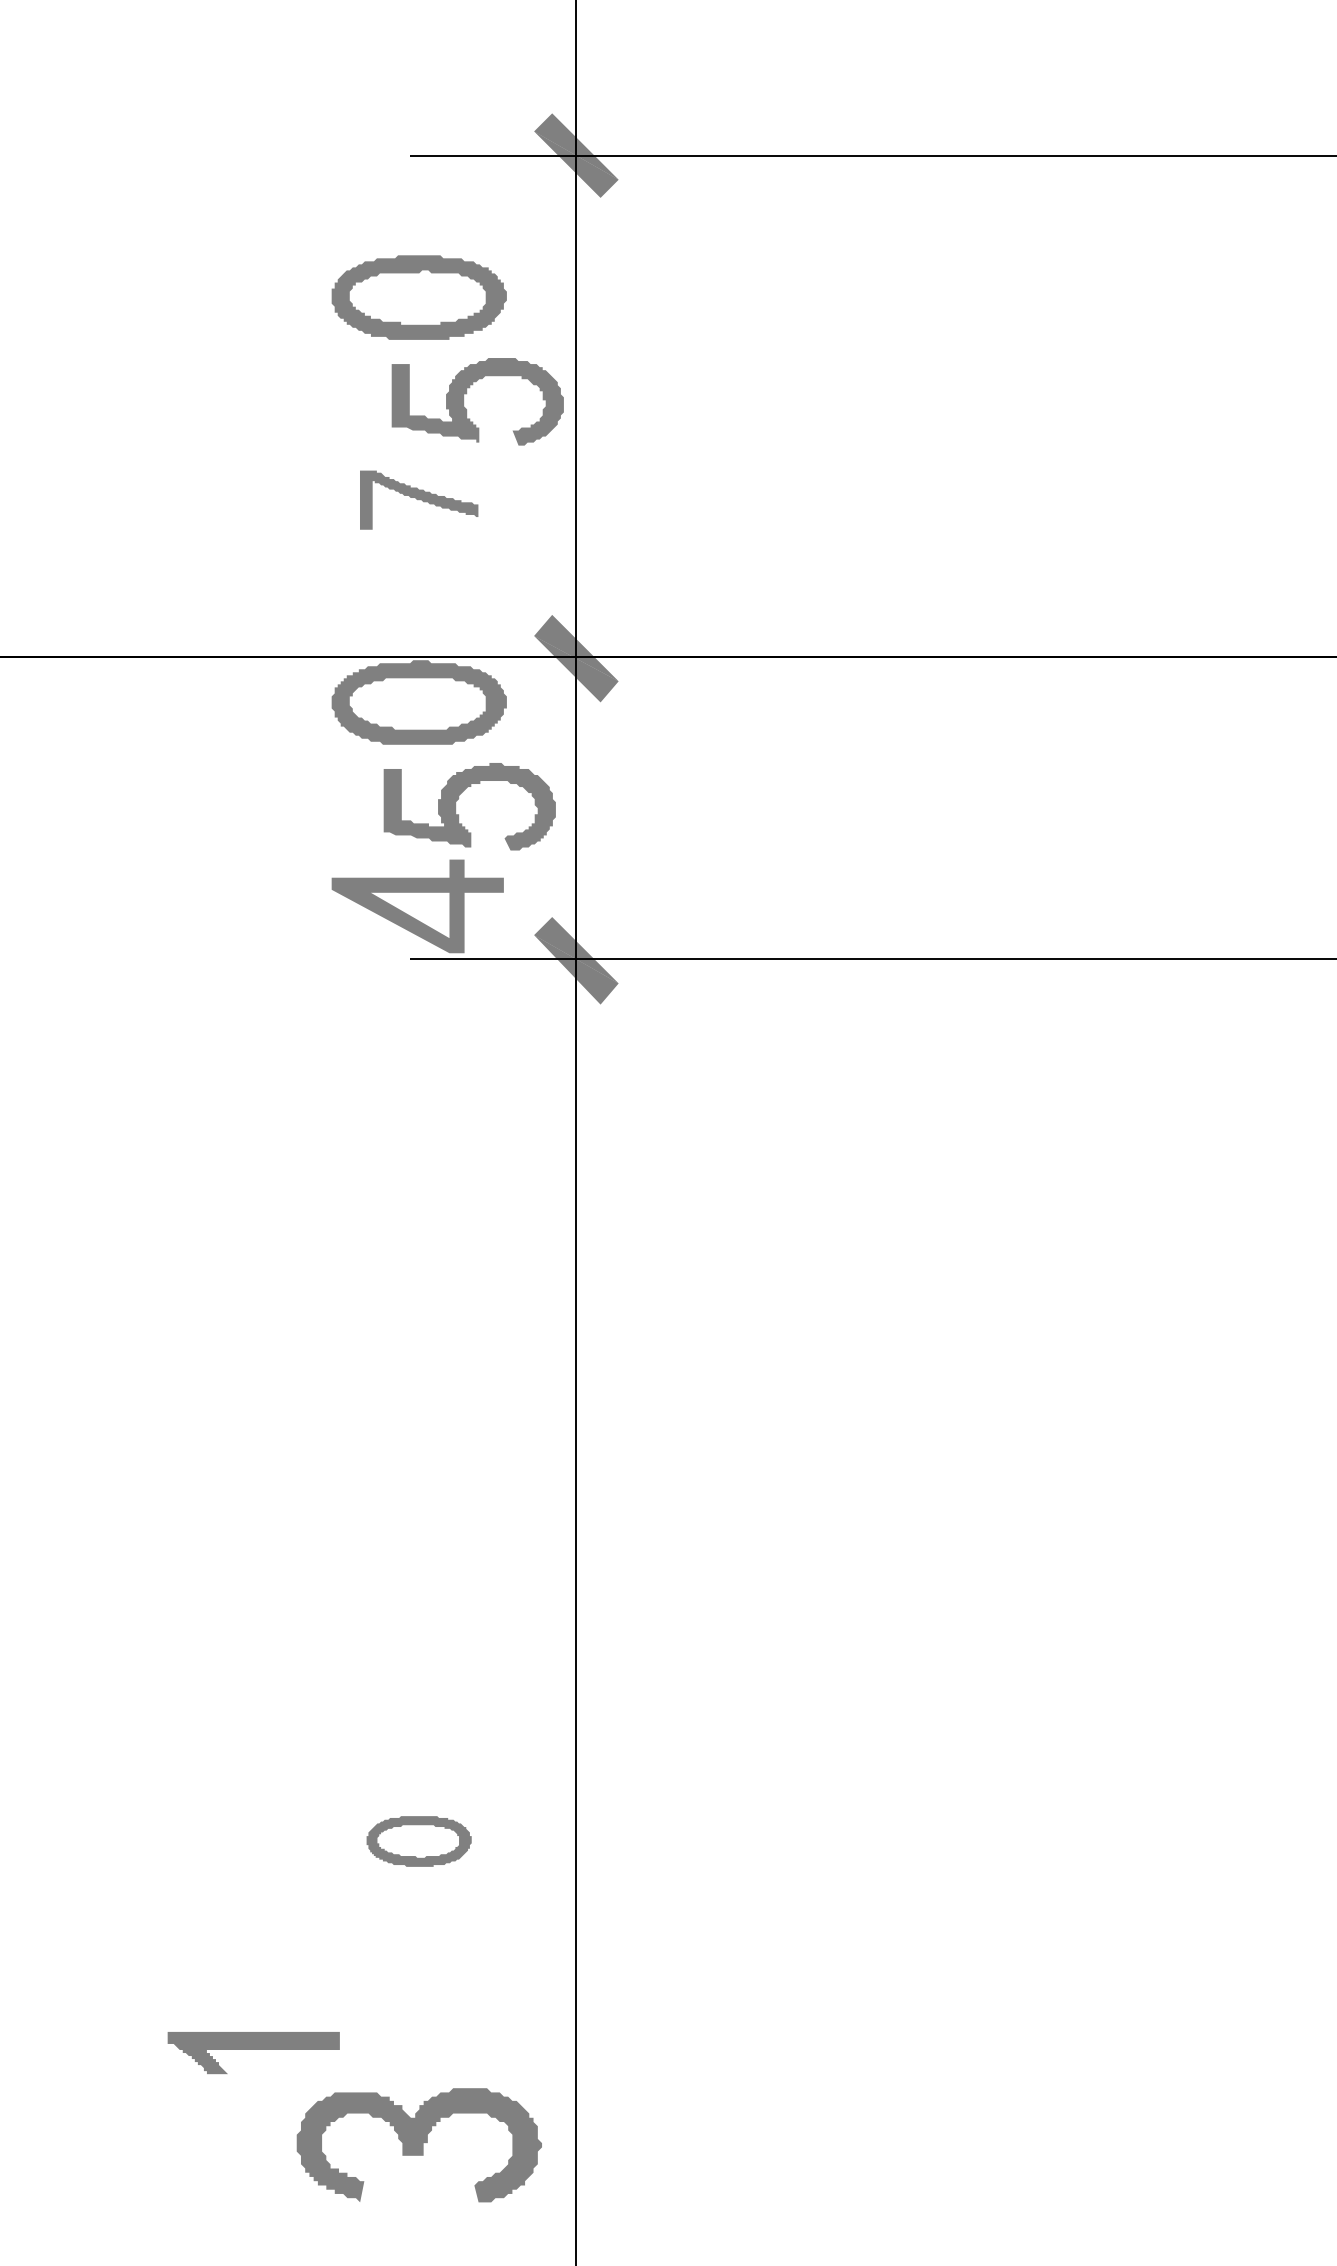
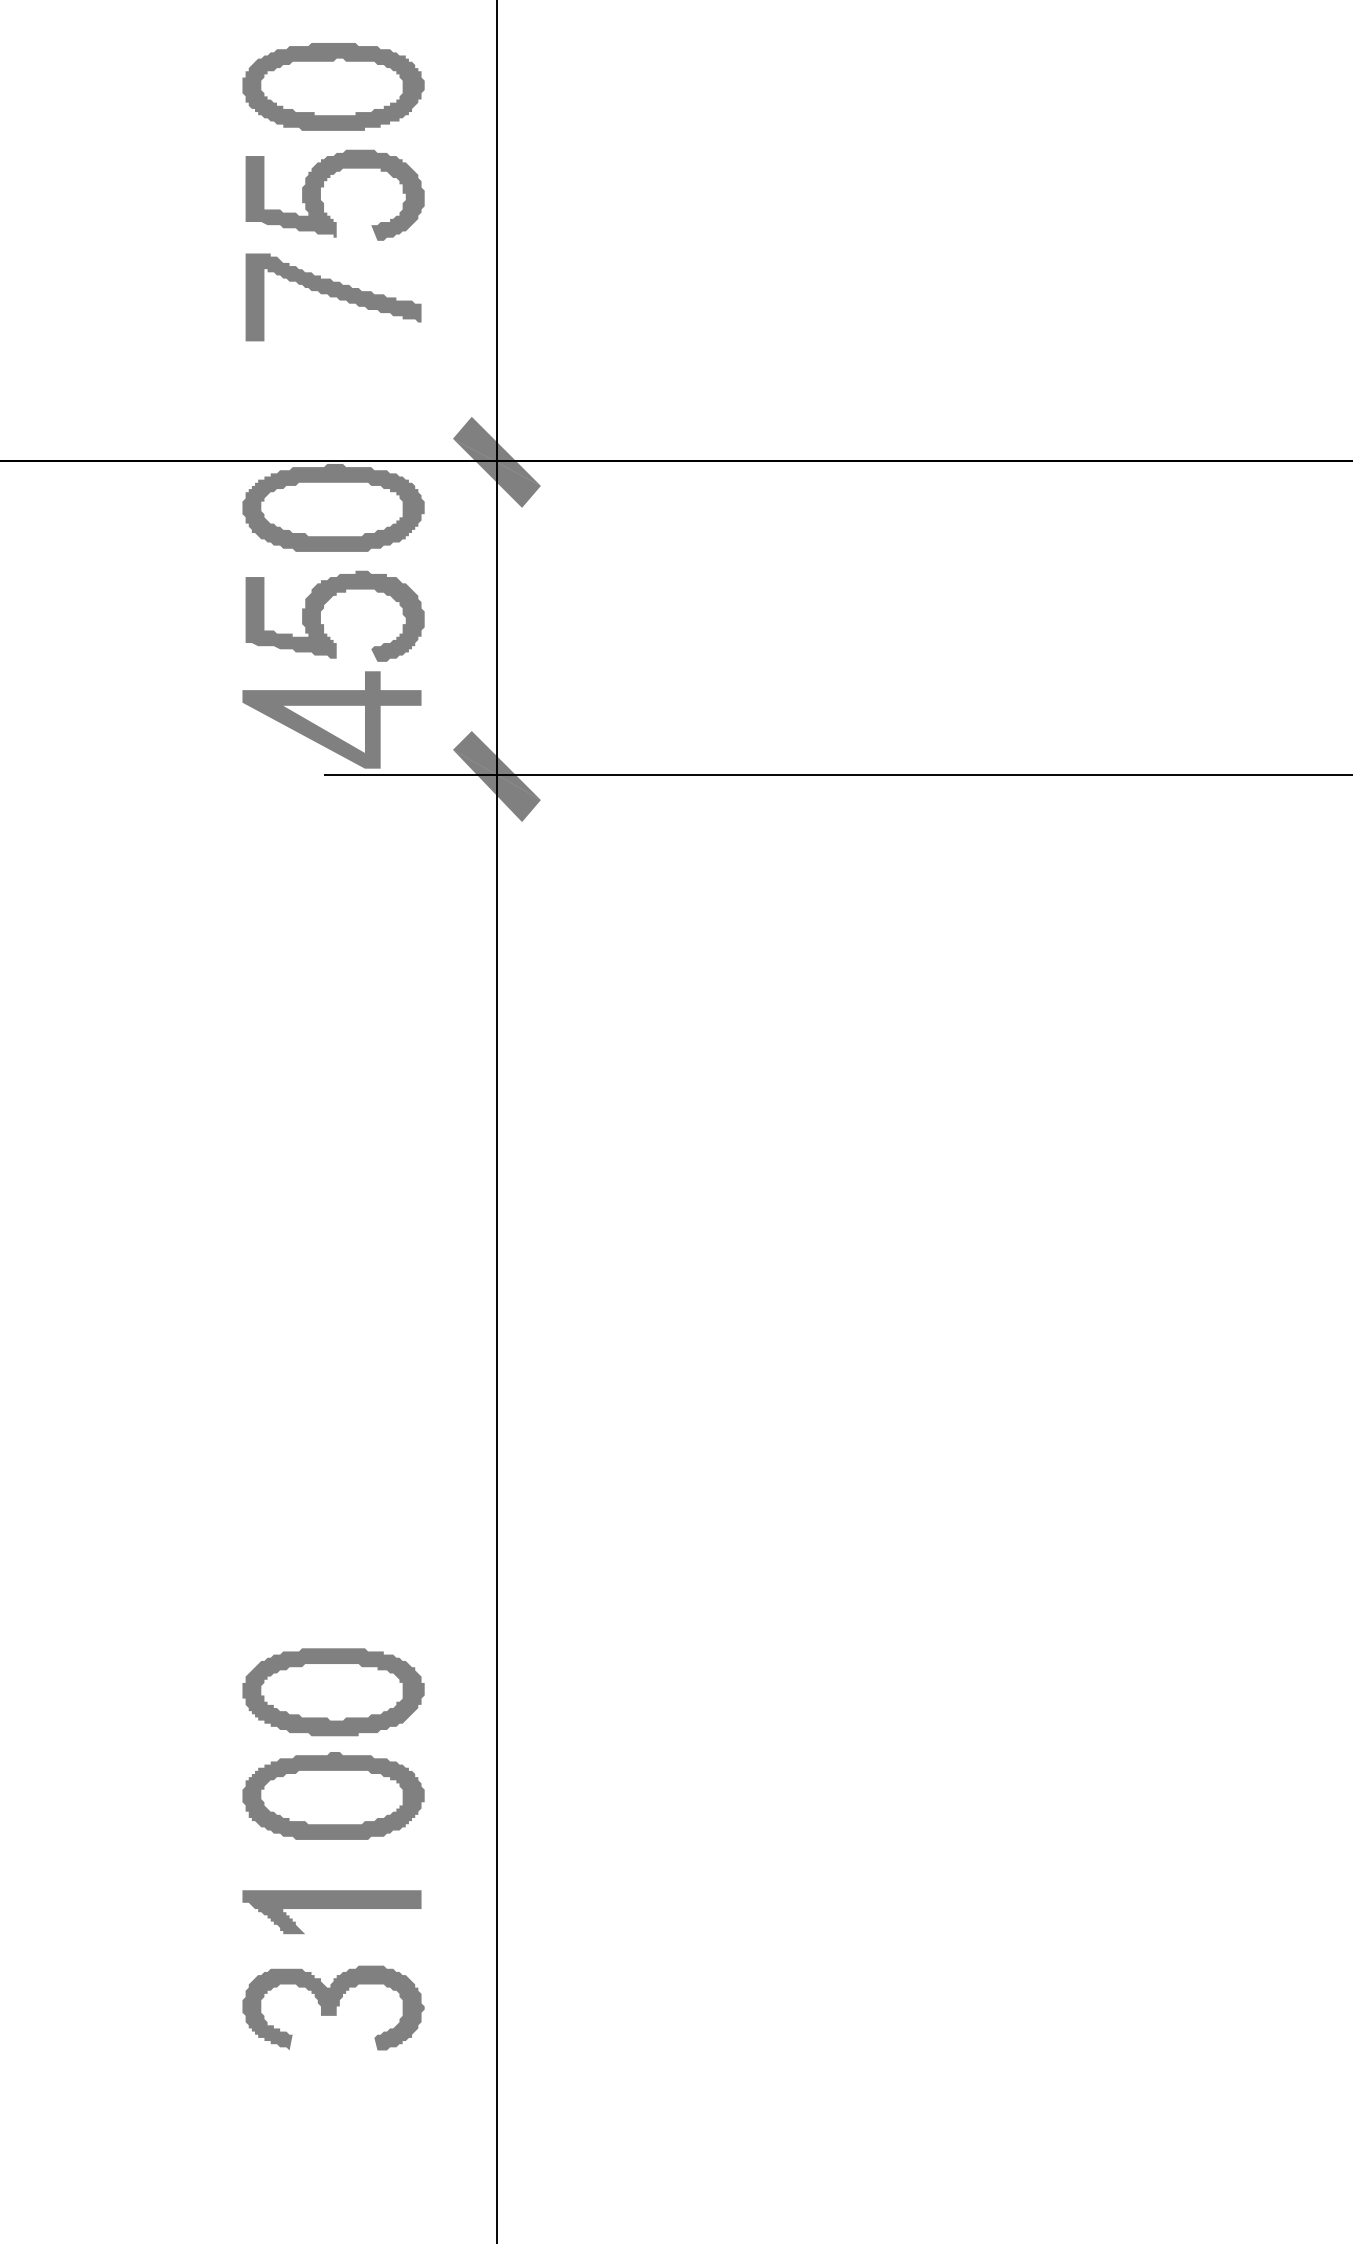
part: (466, 394) -> (323, 187), moved
part: (418, 500) -> (332, 297), size x1.43
part: (458, 799) -> (323, 608), moved
part: (418, 1841) -> (332, 1692), size x1.67
part: (418, 1941) -> (332, 1796), added
part: (253, 2052) -> (331, 1911), moved
part: (418, 2144) -> (332, 2007), size x0.71

